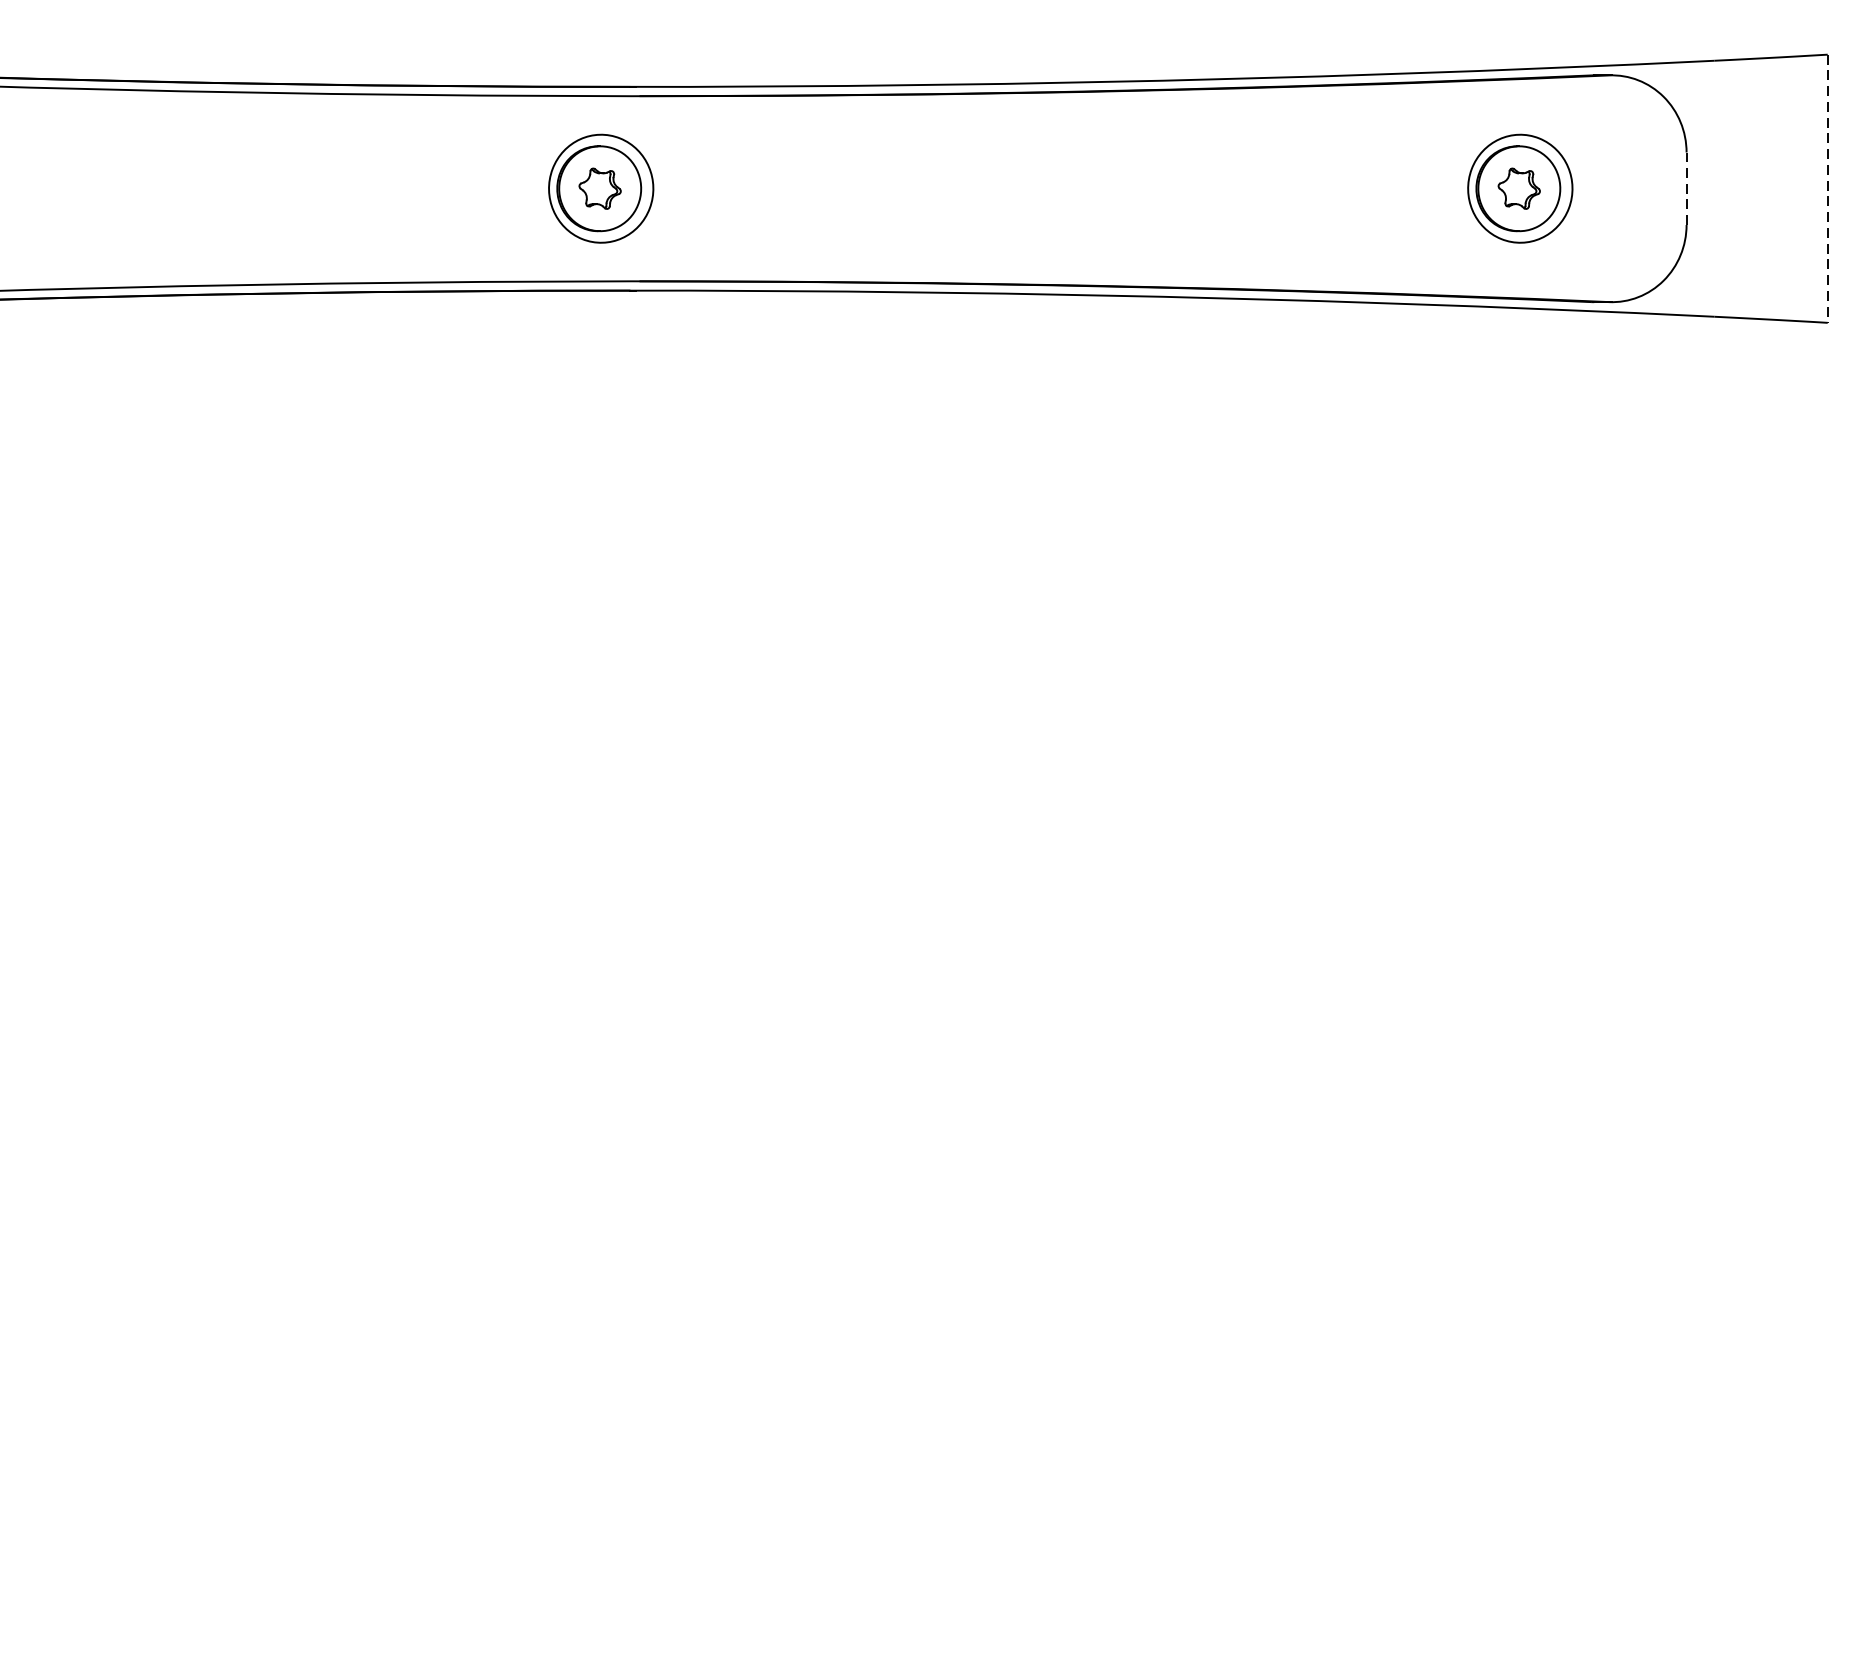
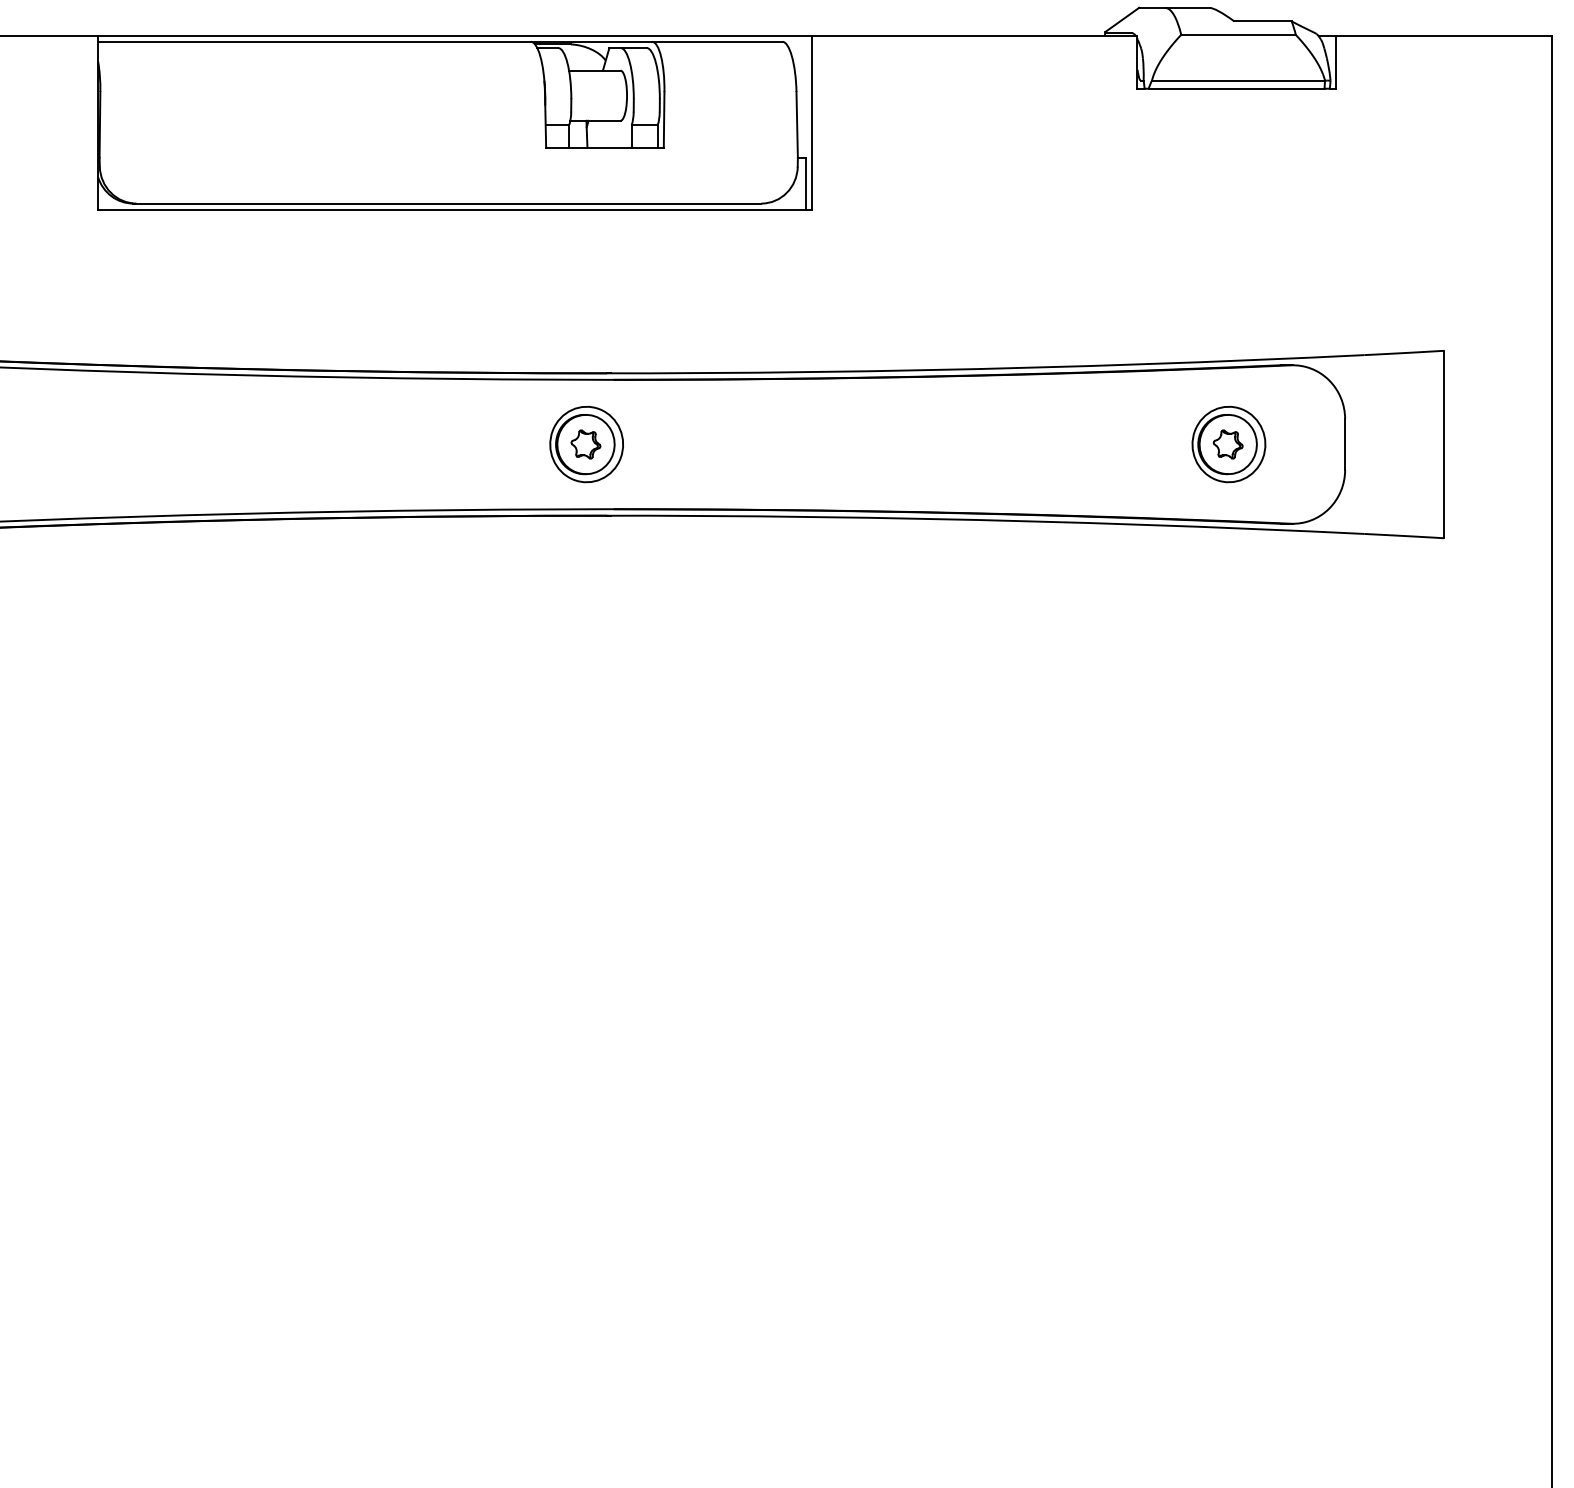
line: (1687, 188) -> (1345, 444), dashed -> solid
line: (1827, 188) -> (1443, 444), dashed -> solid

